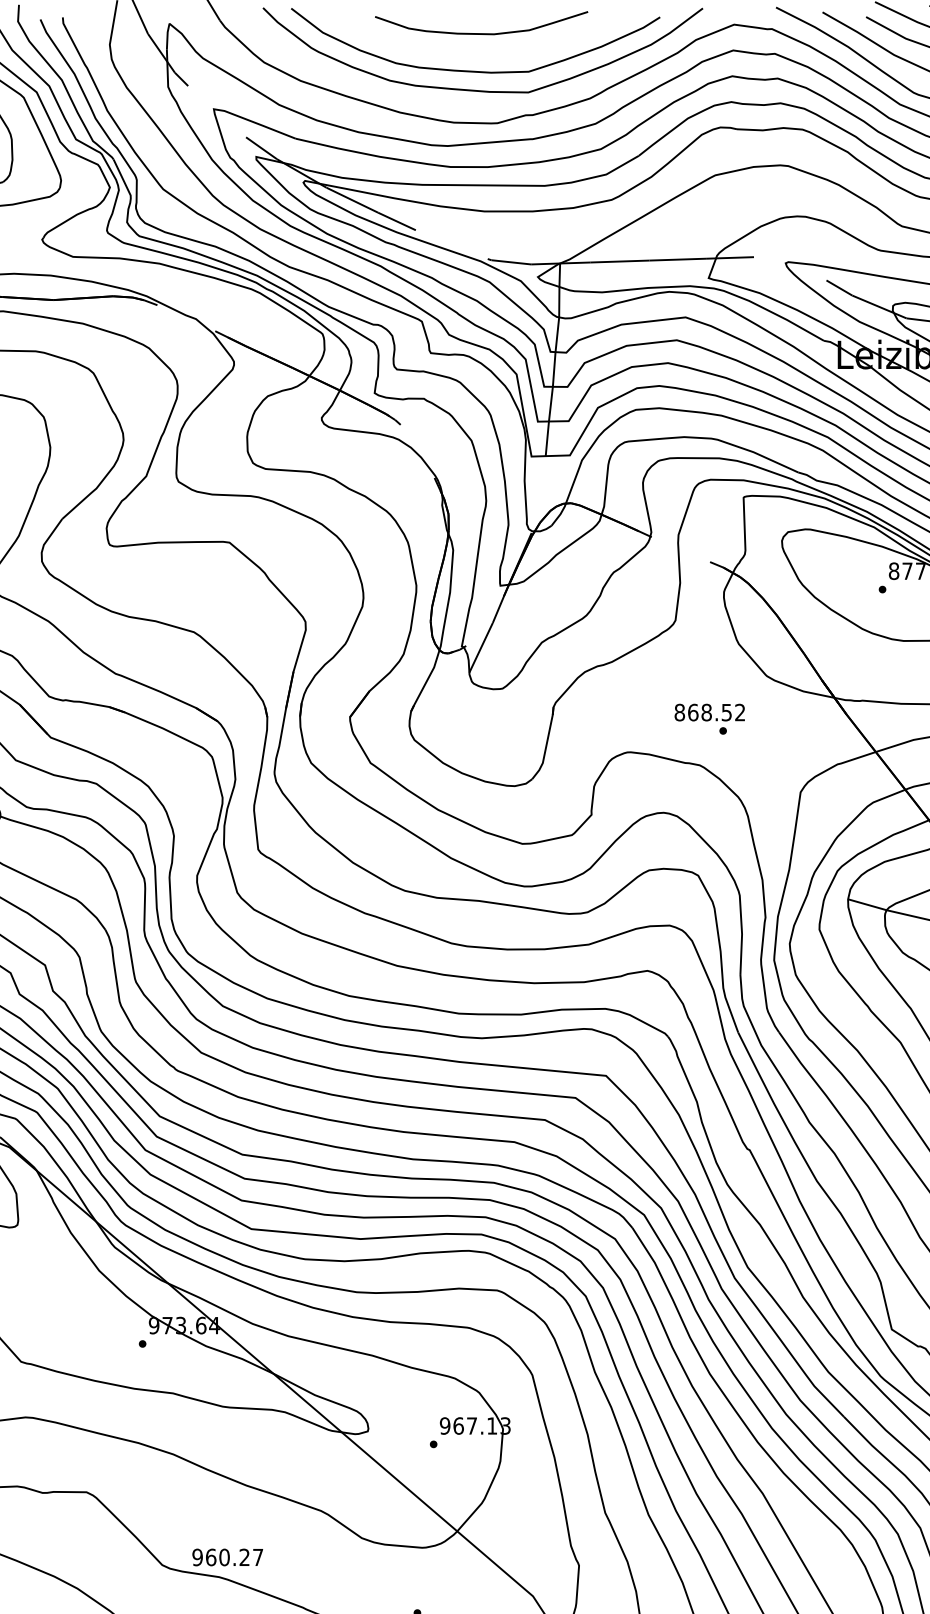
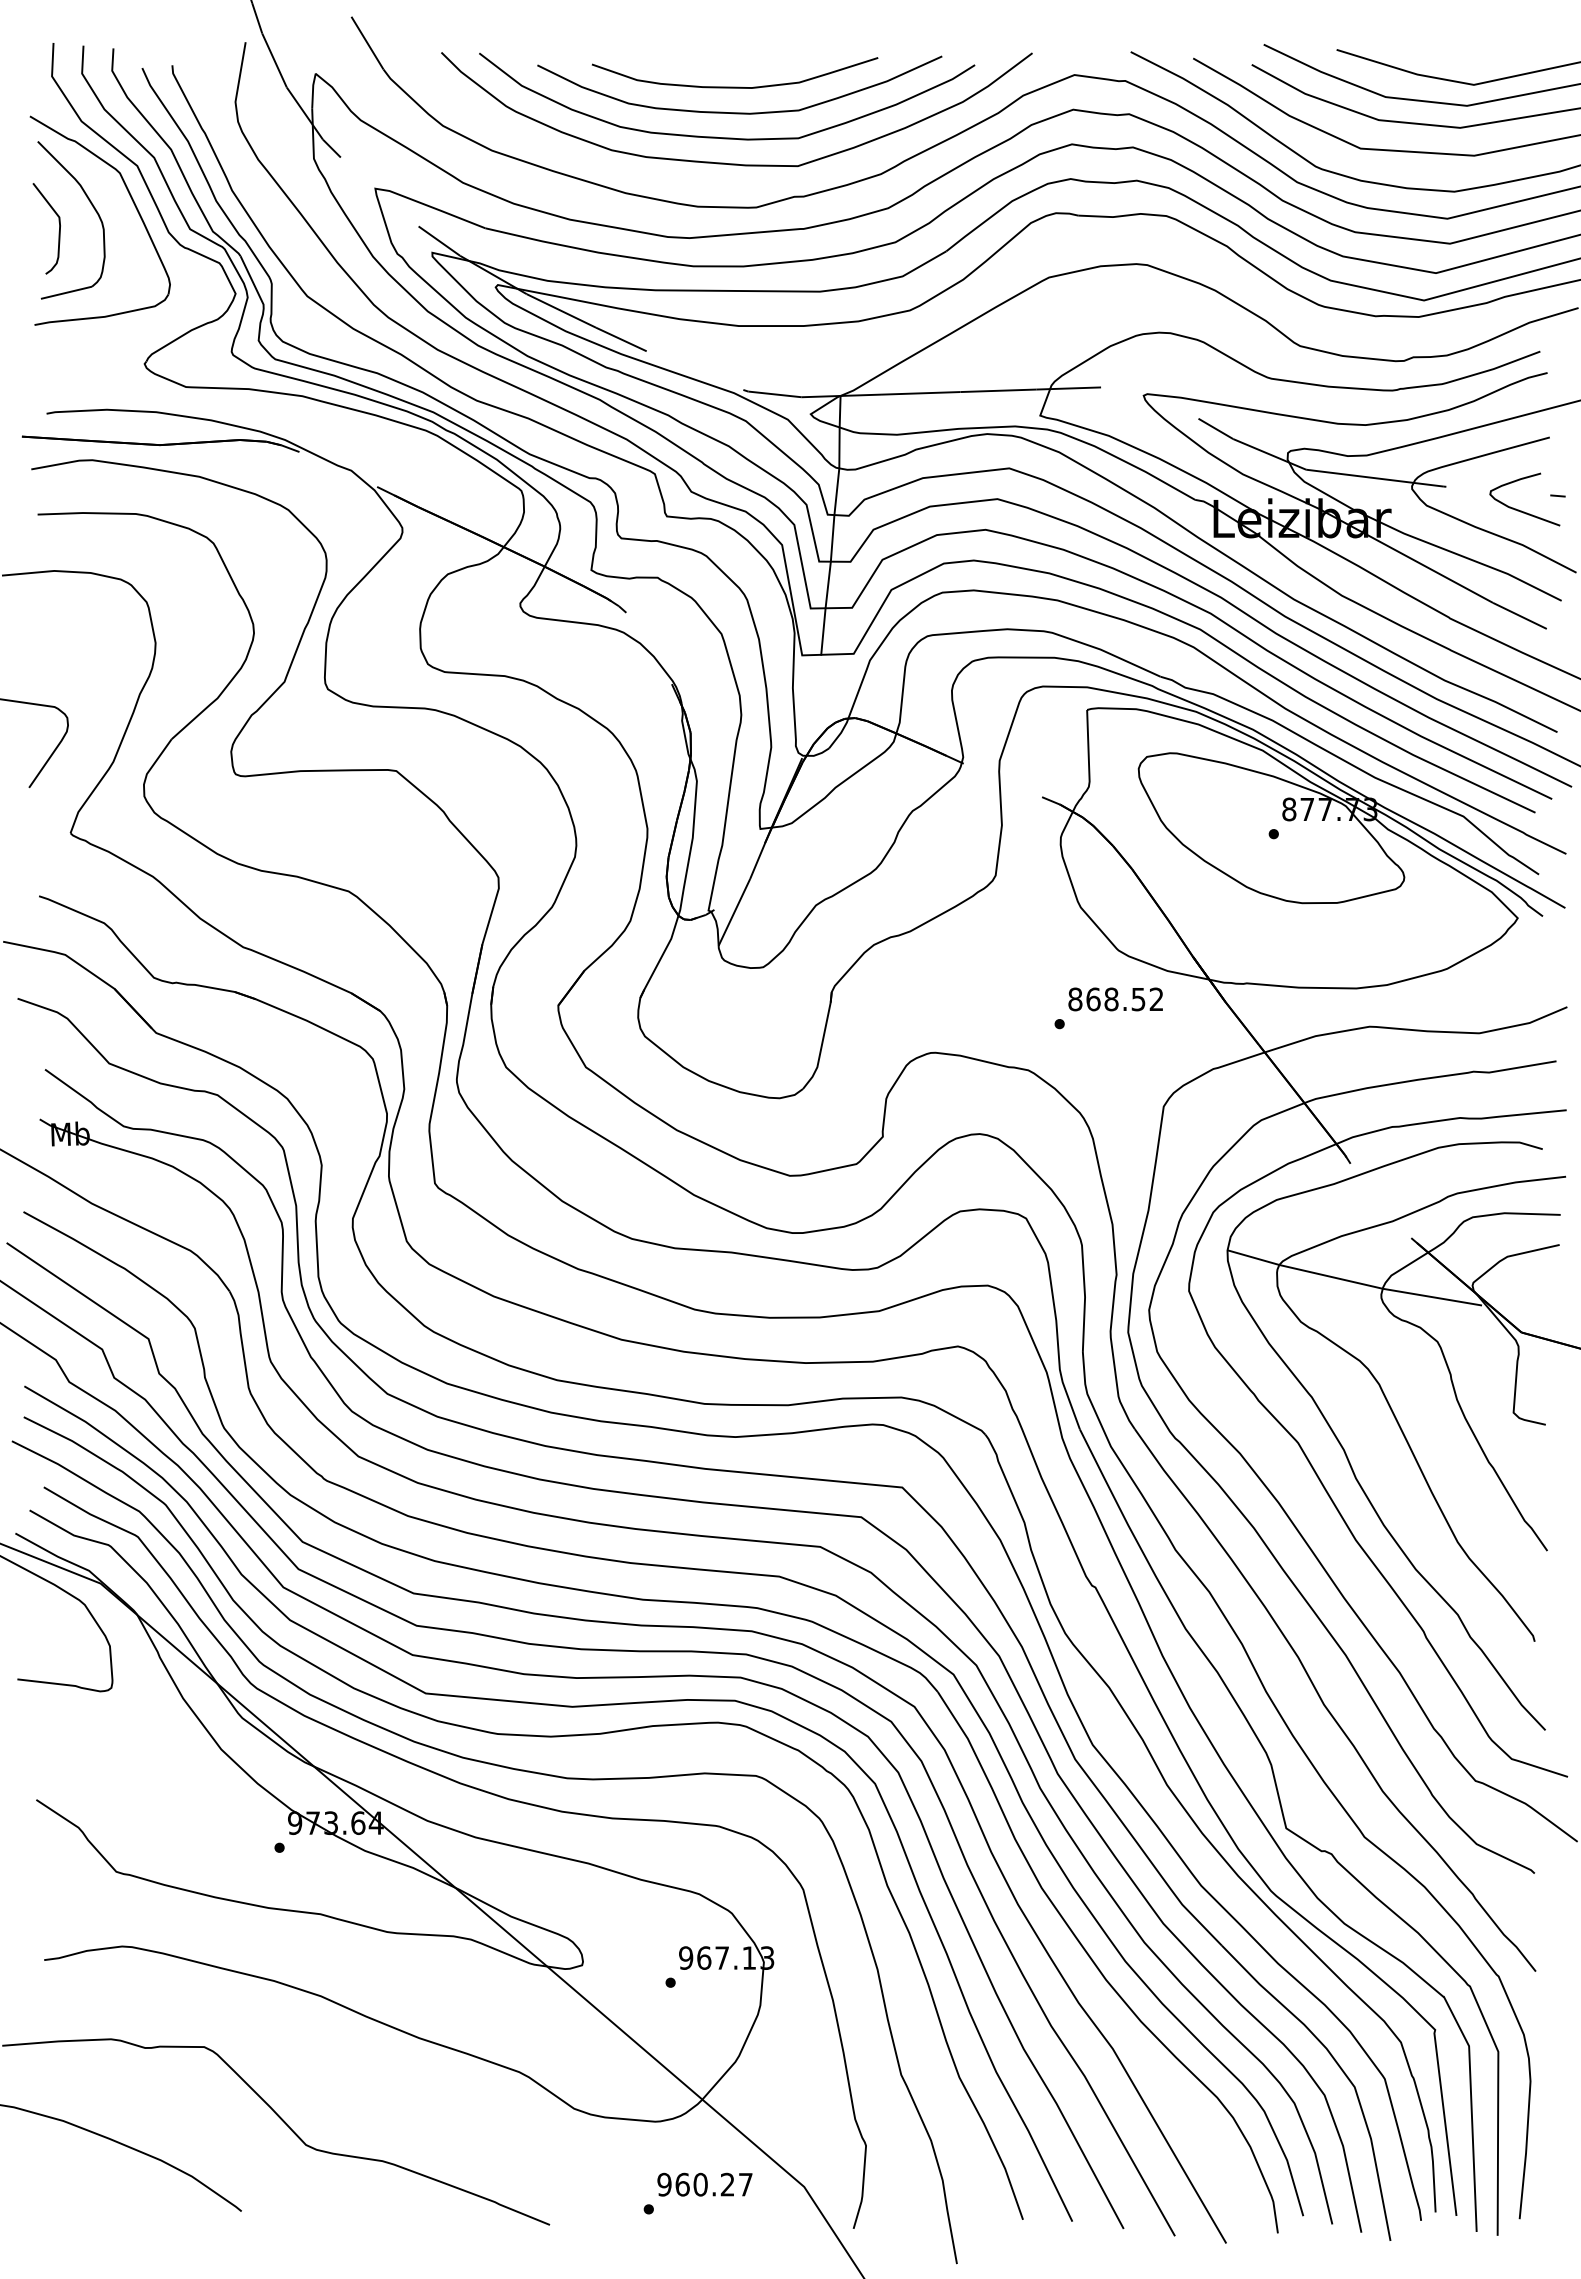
curve: (484, 52) -> (739, 112), added
text: (709, 712) -> (1115, 999), moved
text: (227, 1557) -> (704, 2184), moved

